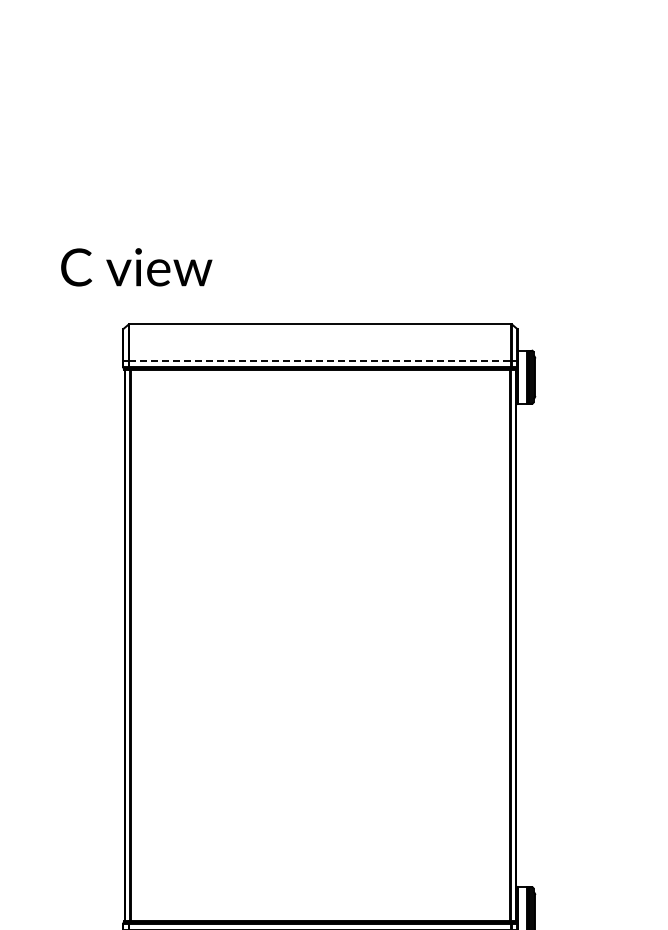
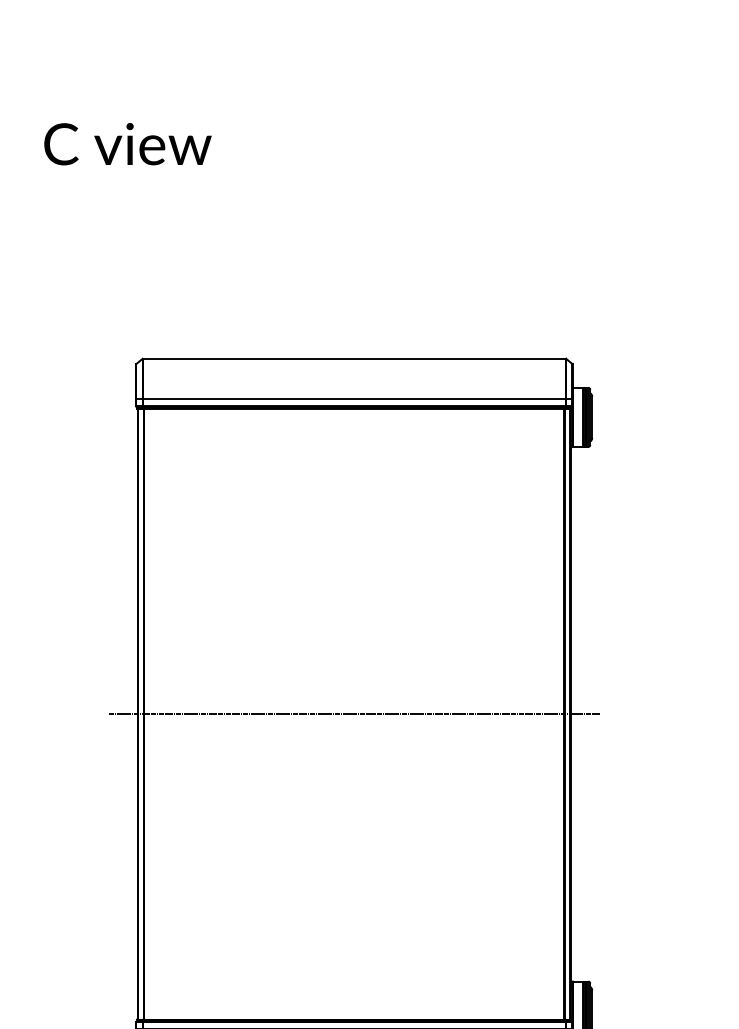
text: (136, 267) -> (127, 144), moved
line: (320, 360) -> (354, 398), dashed -> solid
line: (320, 645) -> (354, 714), added

